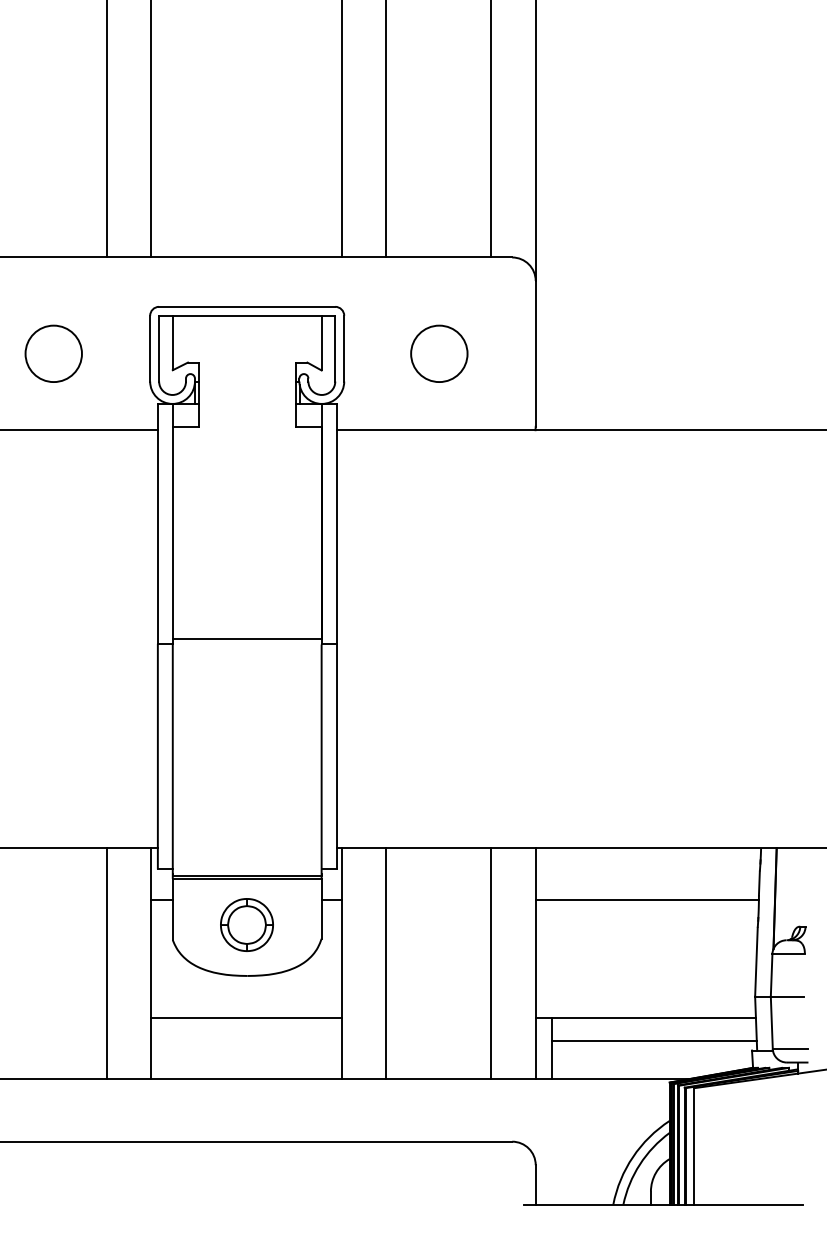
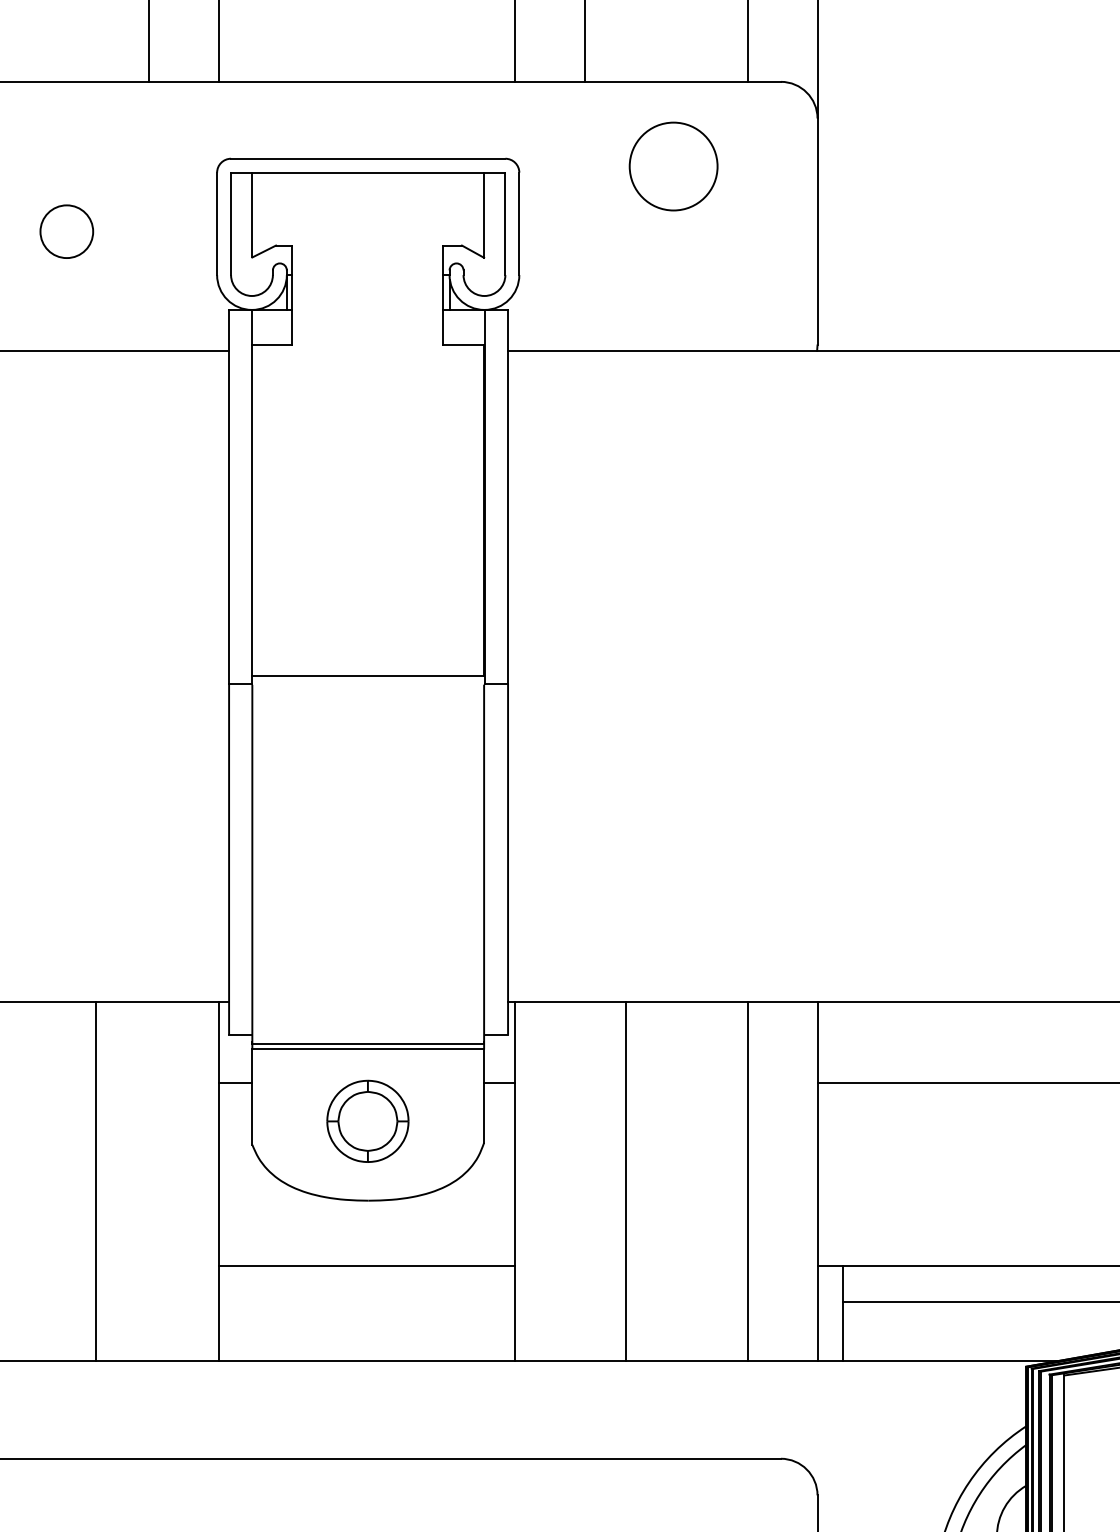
circle: (53, 353) -> (66, 231), size x0.6
circle: (439, 353) -> (673, 165), moved
line: (106, 963) -> (96, 1181), moved
line: (386, 963) -> (625, 1181), moved

